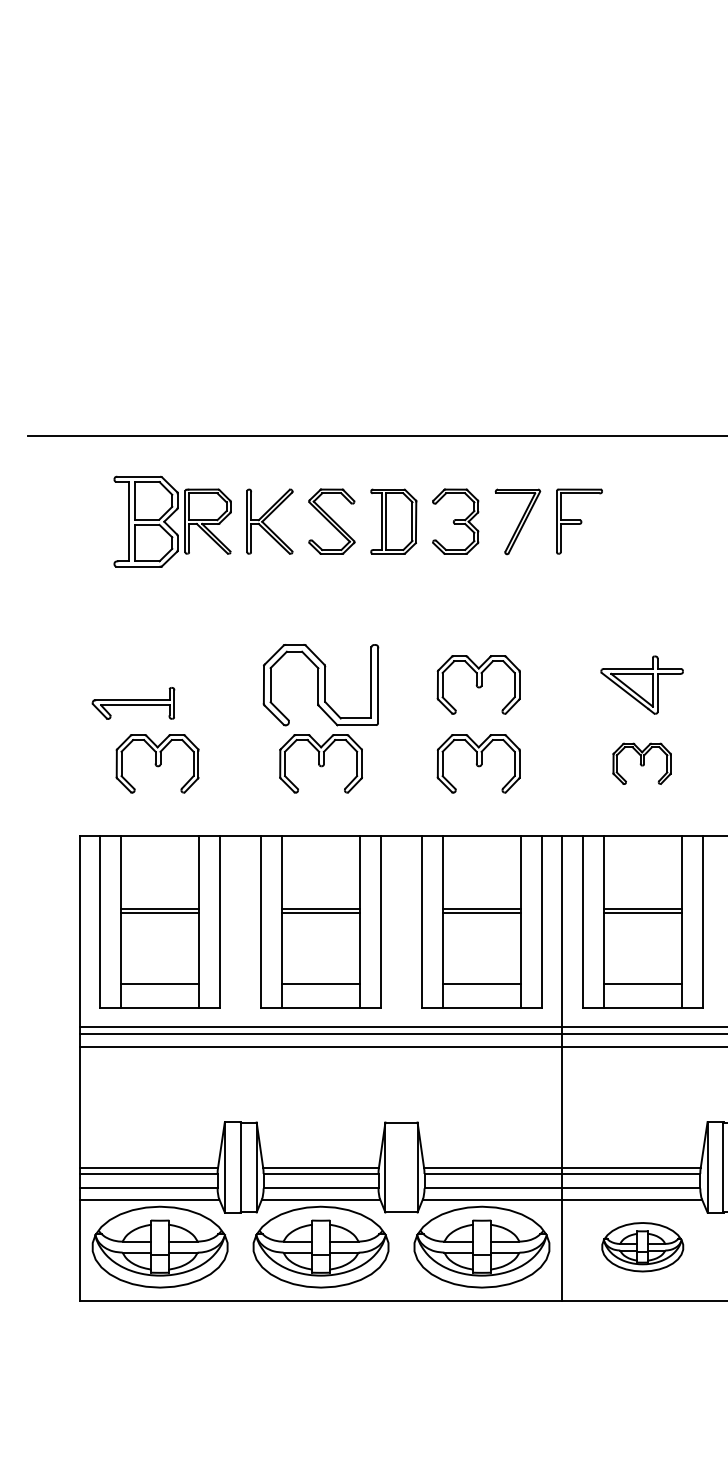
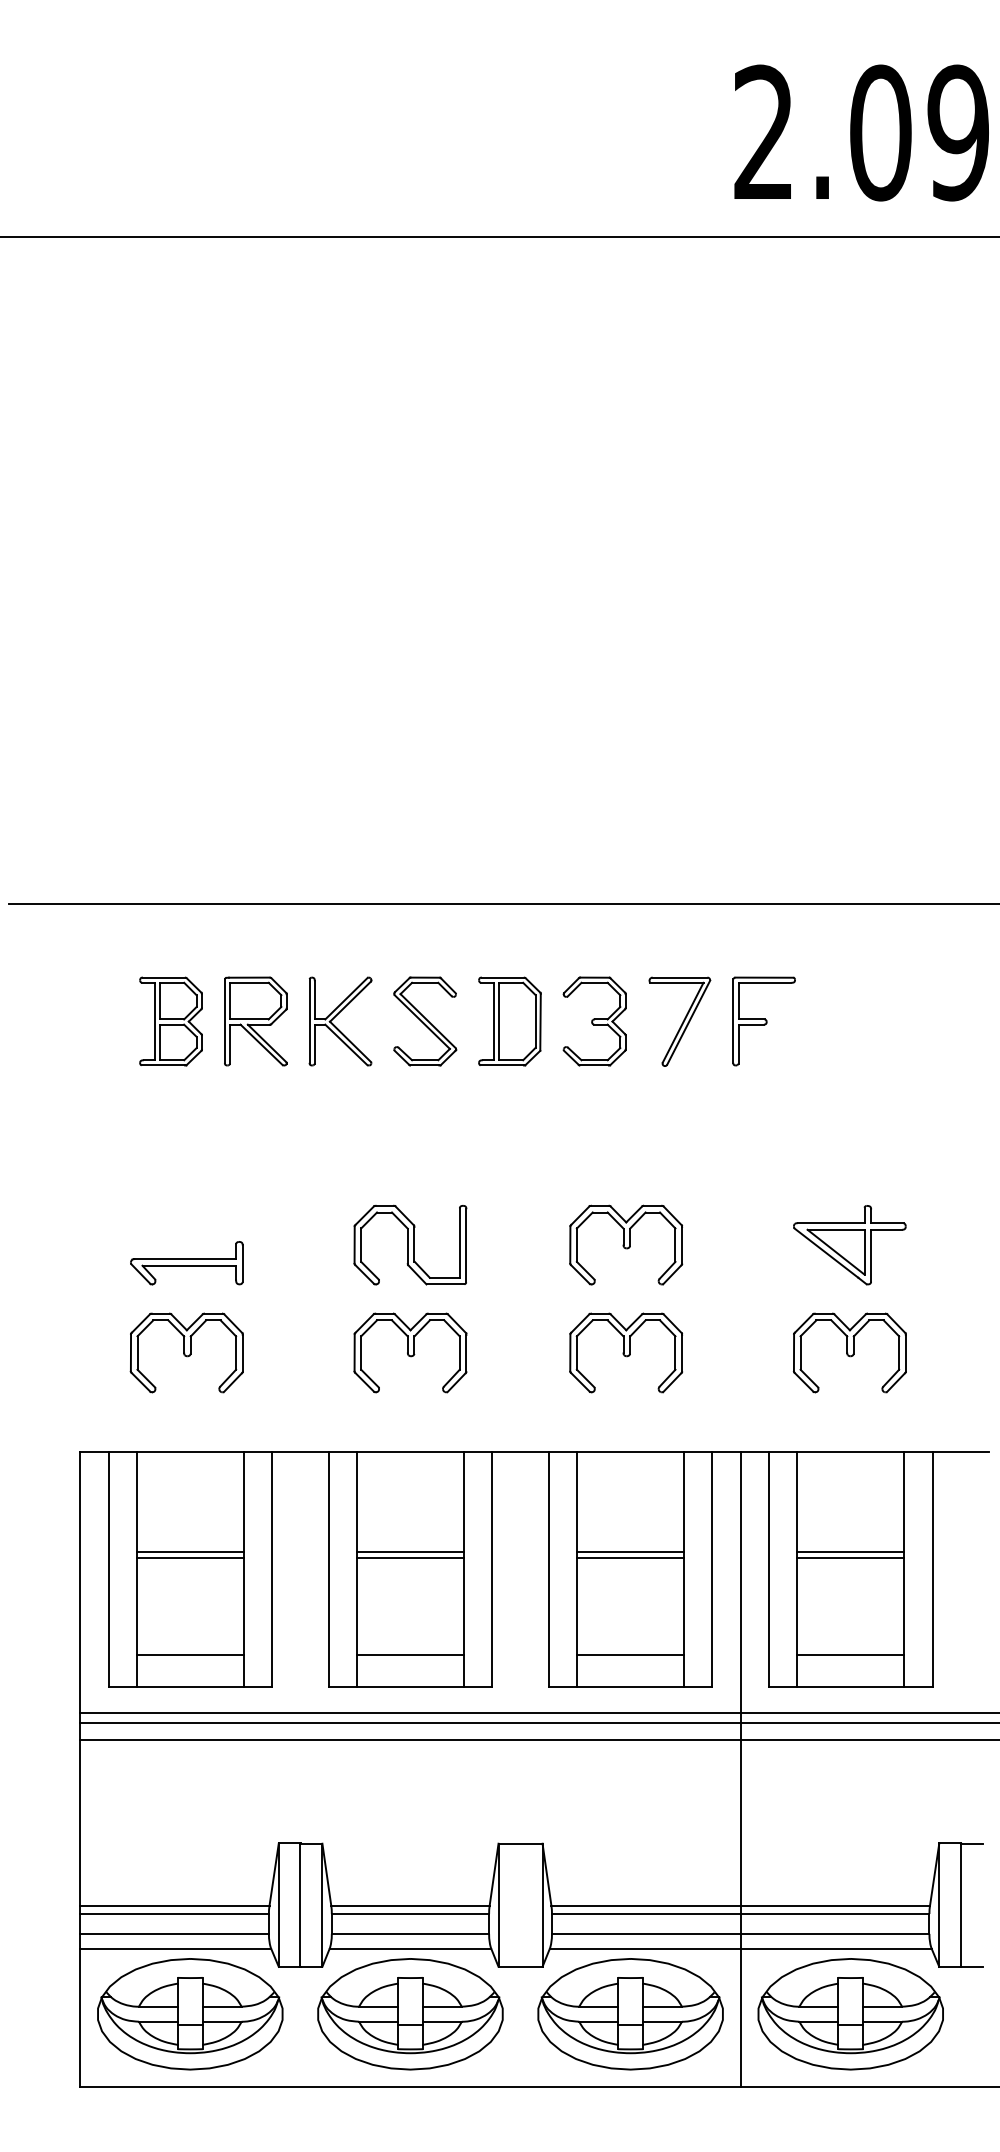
part: (145, 521) -> (170, 1021), size x0.71
part: (321, 684) -> (410, 1244), size x0.71
part: (133, 703) -> (186, 1263), moved
part: (641, 763) -> (849, 1352), size x1.43
part: (642, 1247) -> (850, 2014), size x1.67

